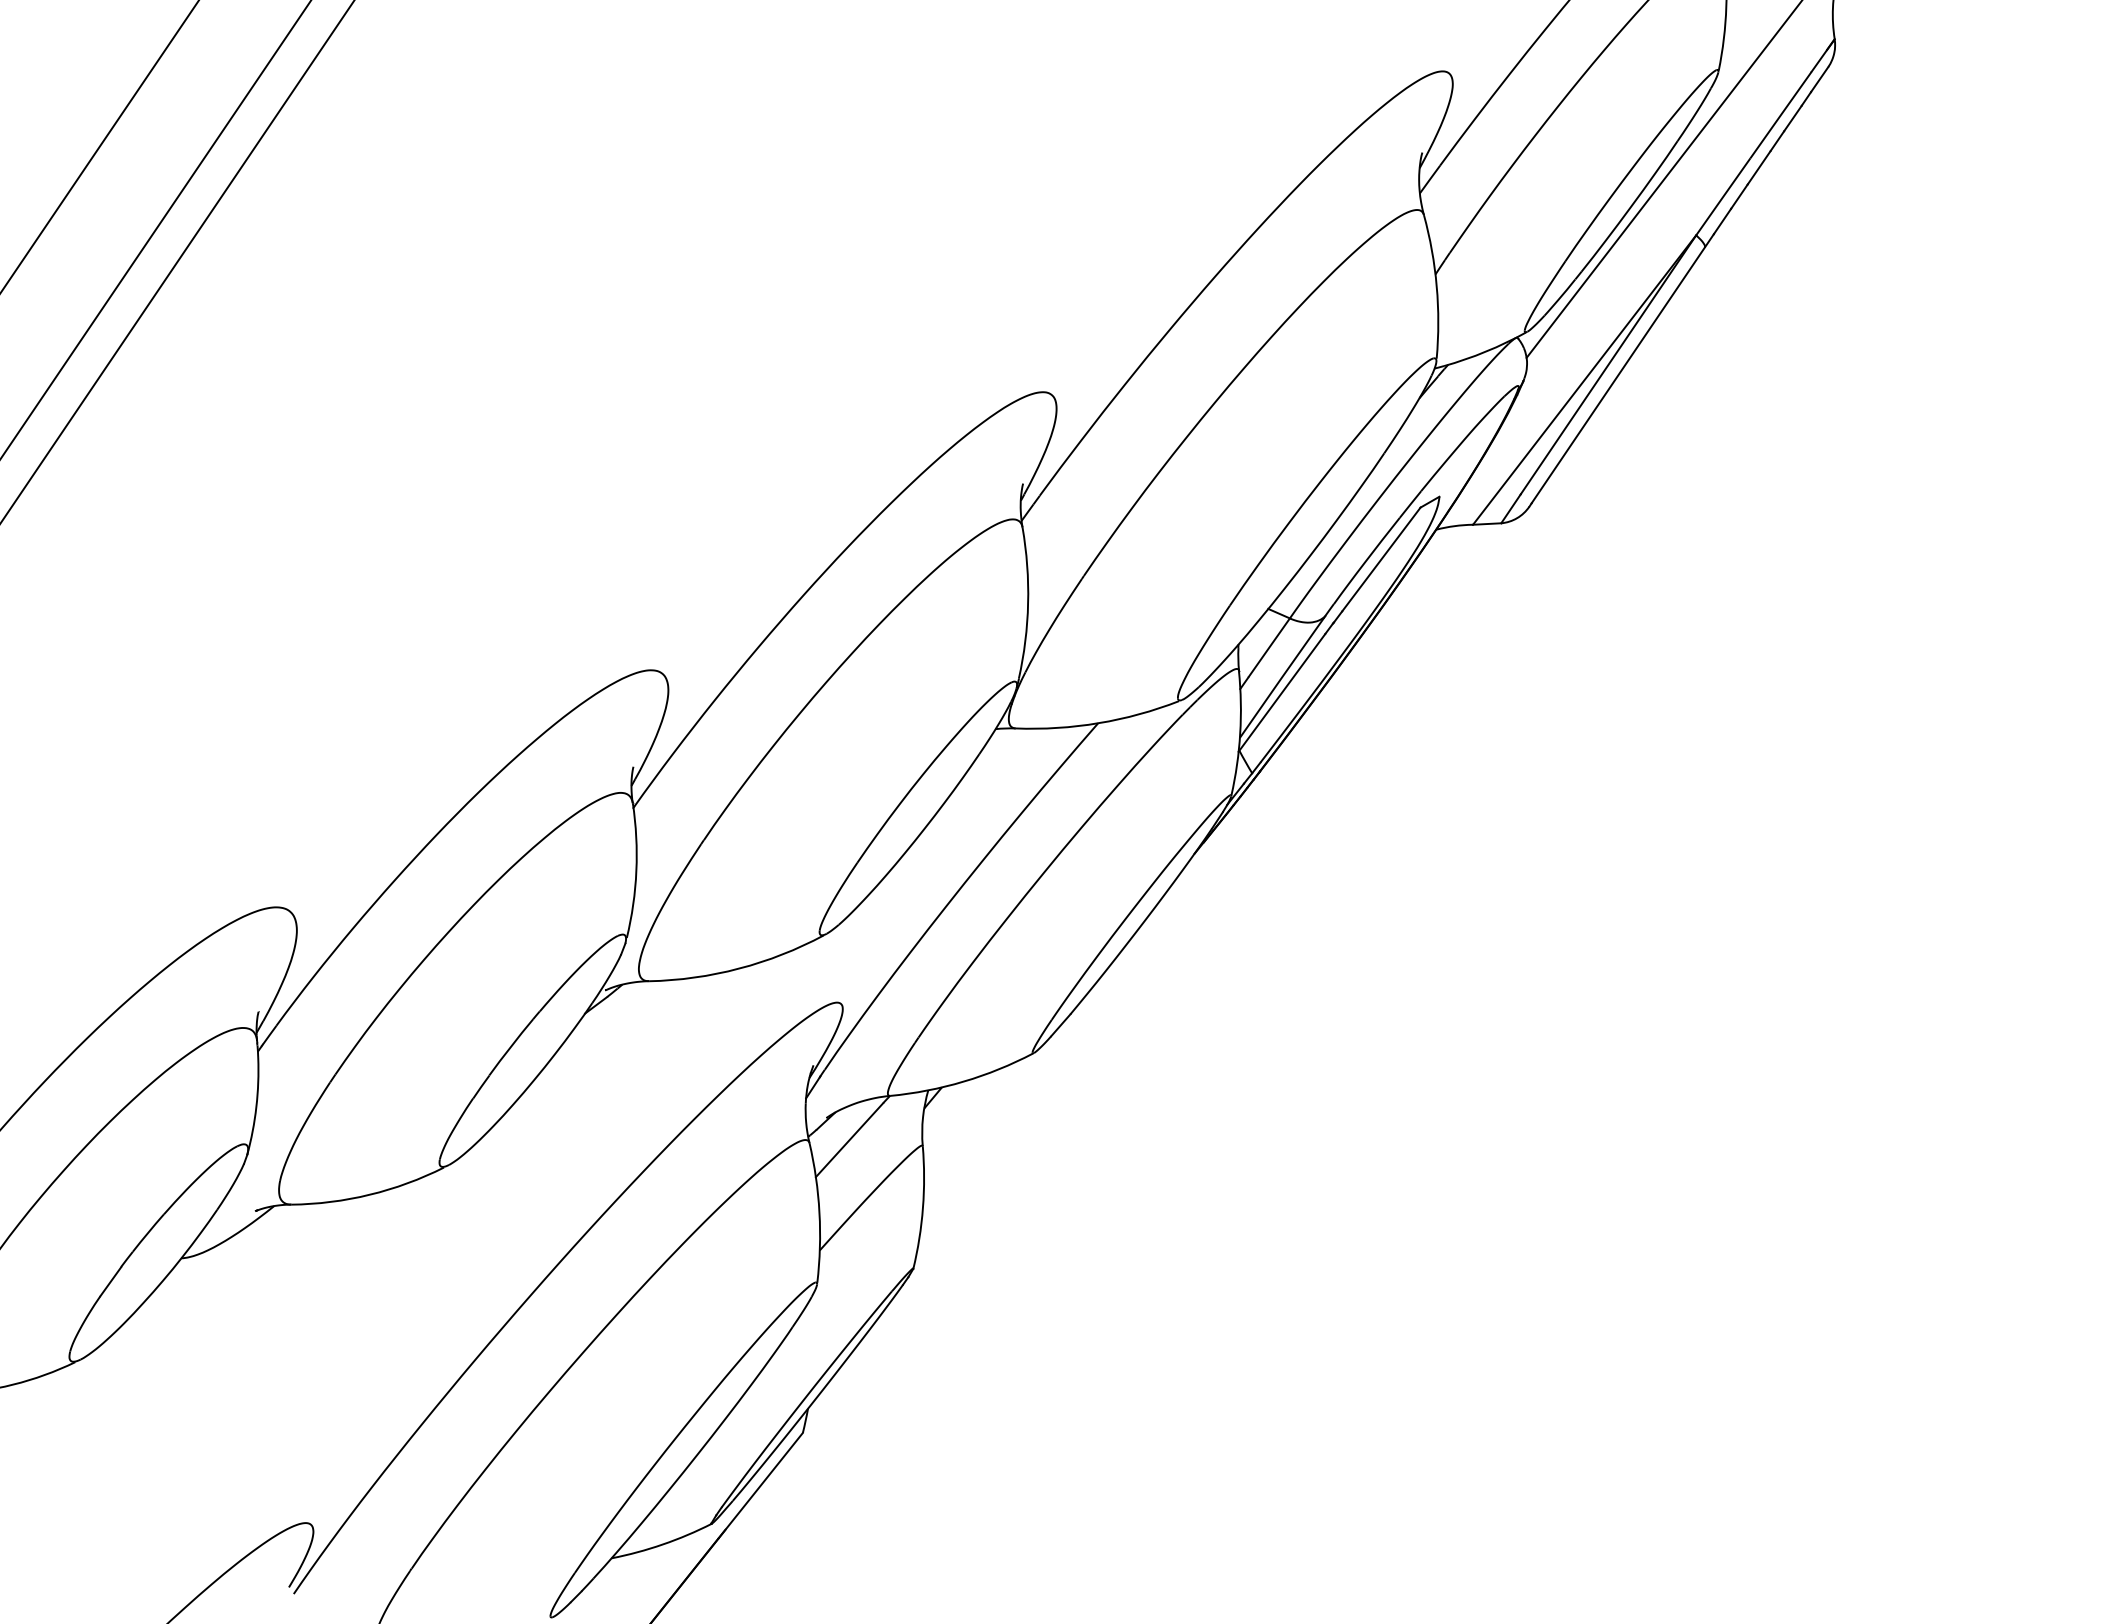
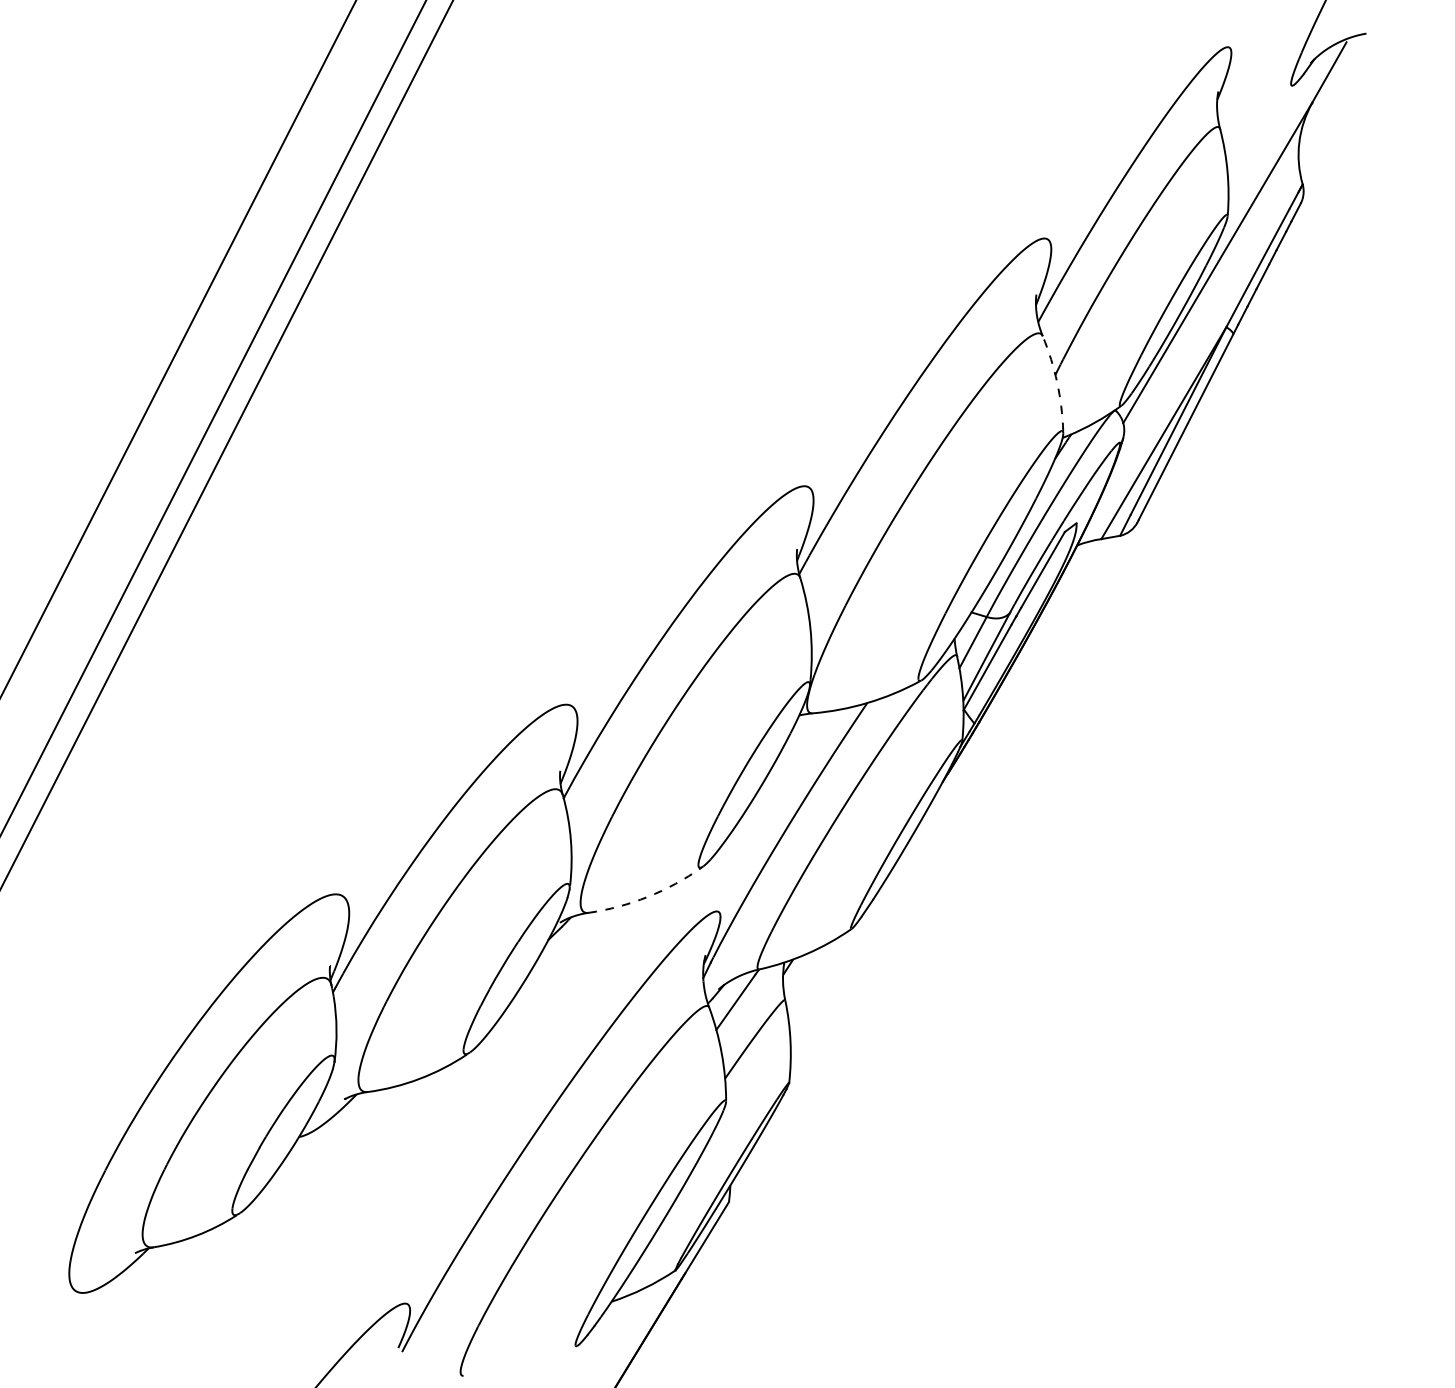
arc: (1437, 285) -> (1057, 382), solid -> dashed
arc: (738, 967) -> (647, 896), solid -> dashed

